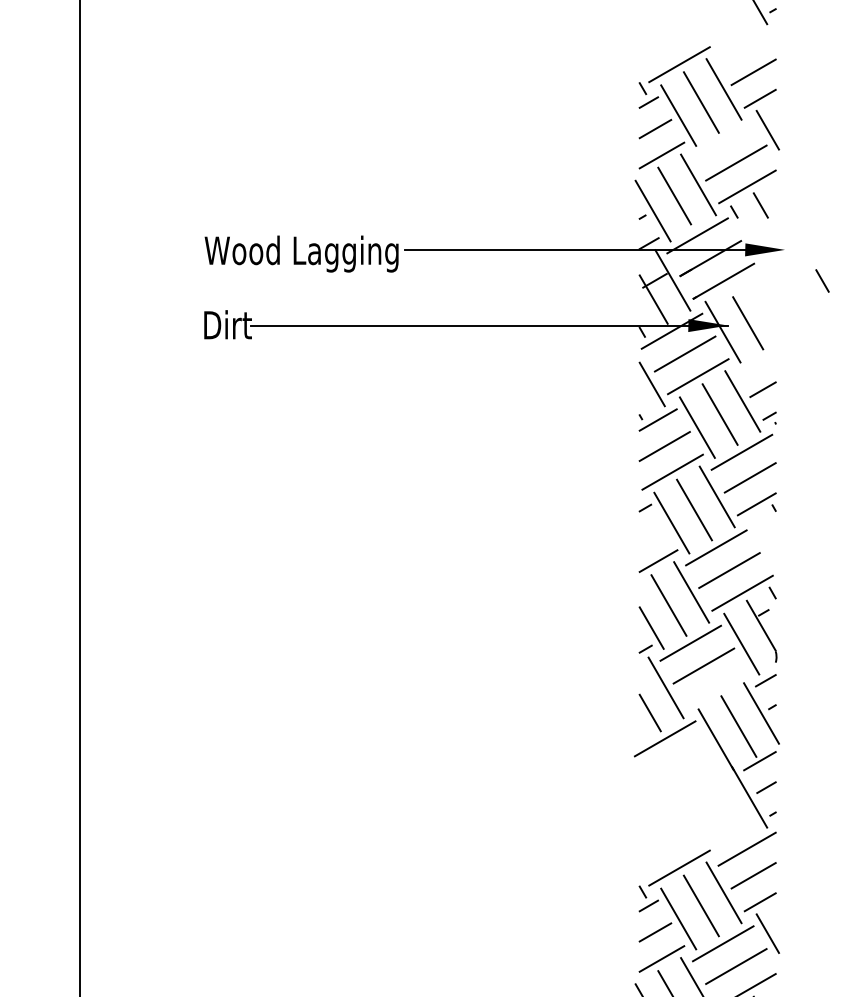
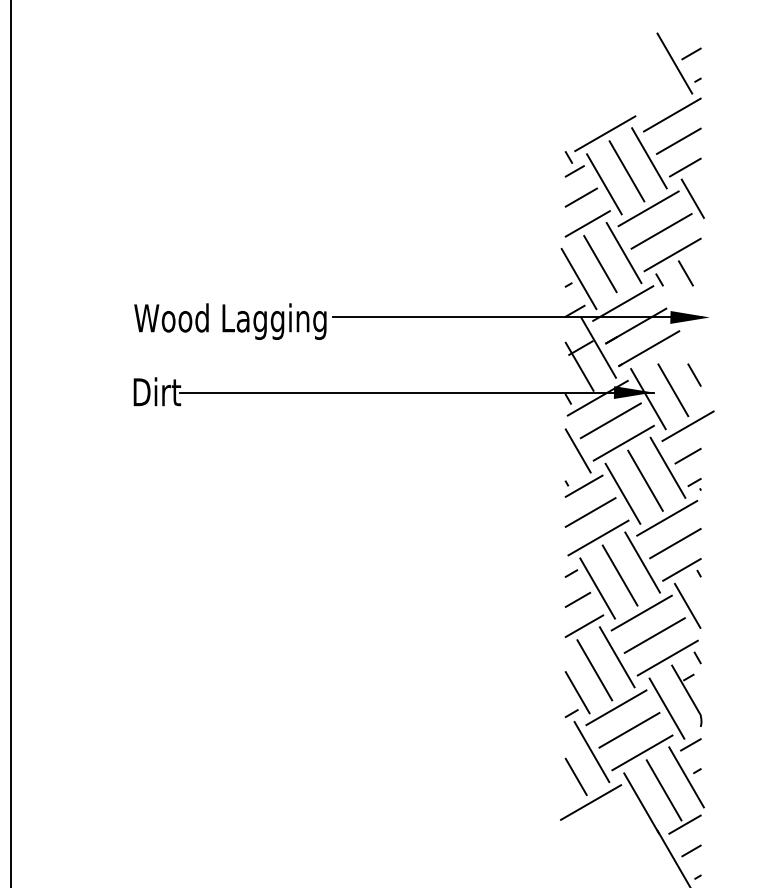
line: (746, 45) -> (671, 114), added
line: (722, 139) -> (647, 207), added
line: (822, 280) -> (694, 374), moved
line: (762, 359) -> (687, 426), added
line: (651, 534) -> (577, 599), added
line: (762, 540) -> (687, 605), added
line: (716, 688) -> (641, 752), added

